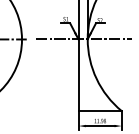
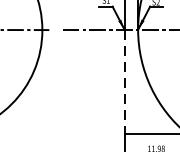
line: (78, 75) -> (124, 82), solid -> dashed

